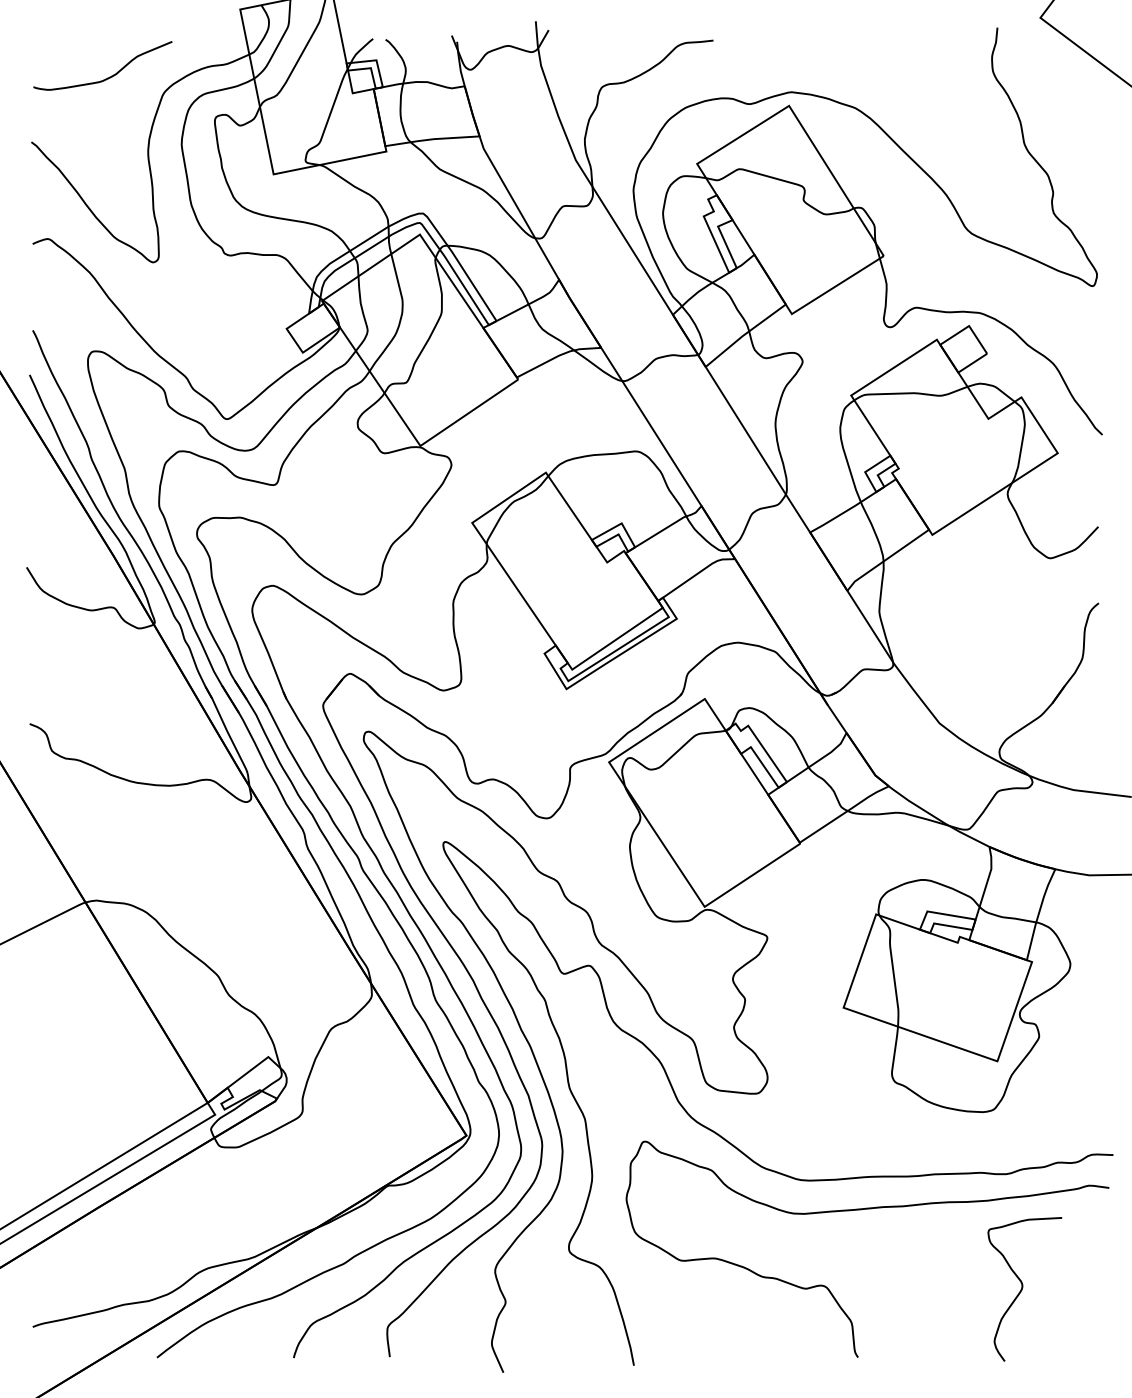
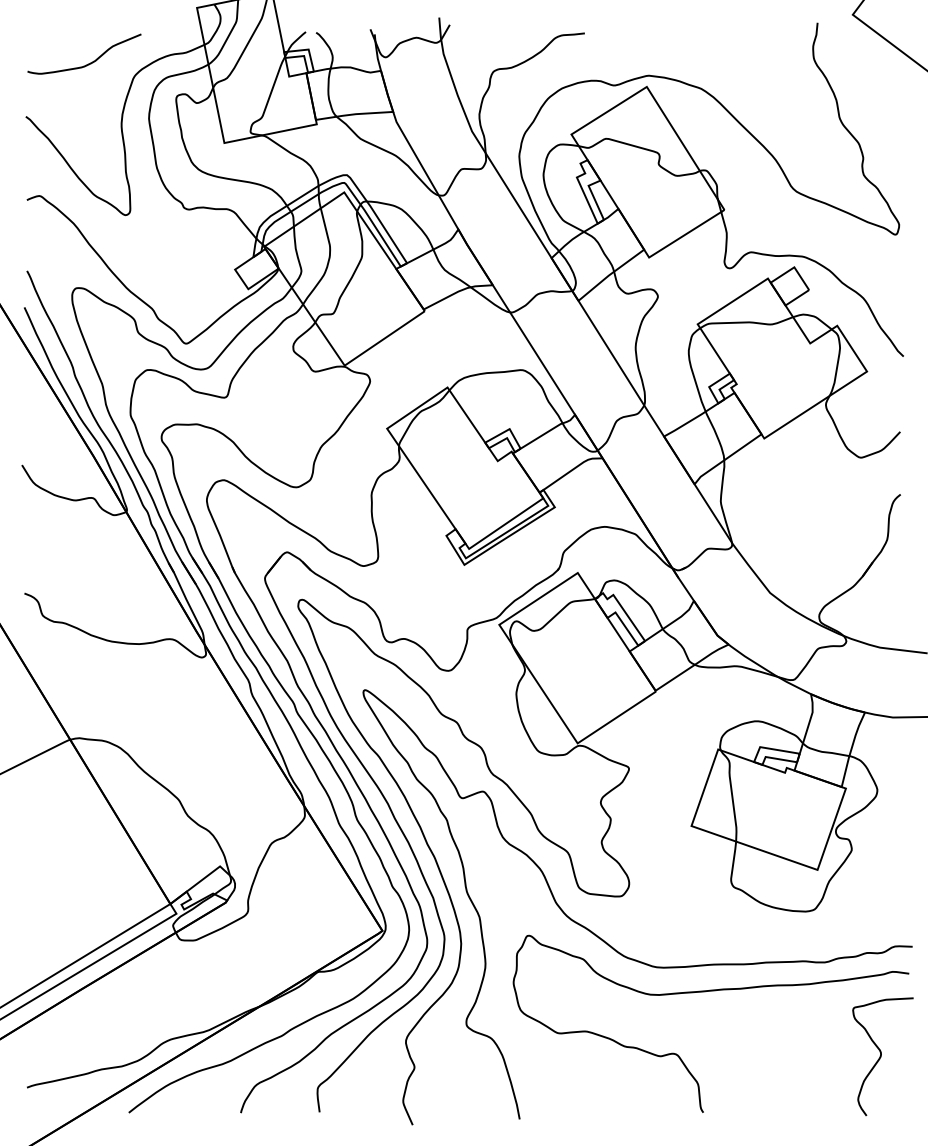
curve: (1022, 1288) -> (881, 1056), moved

